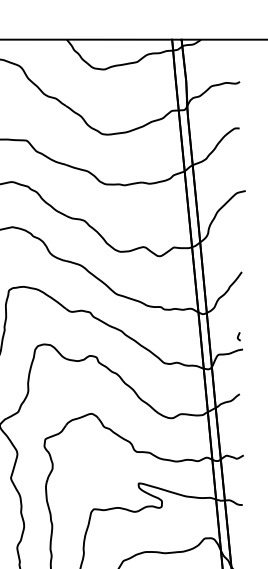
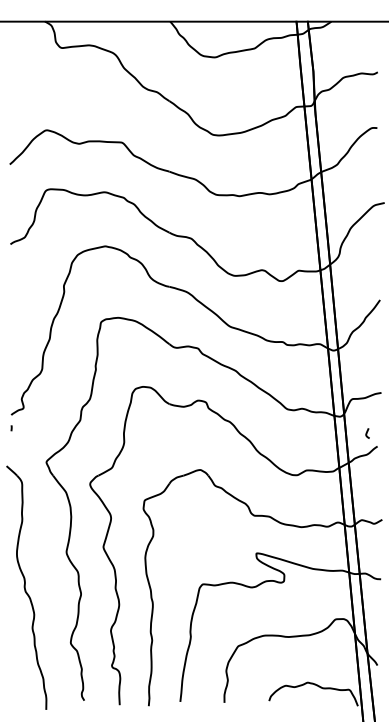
curve: (238, 336) -> (367, 433), moved

